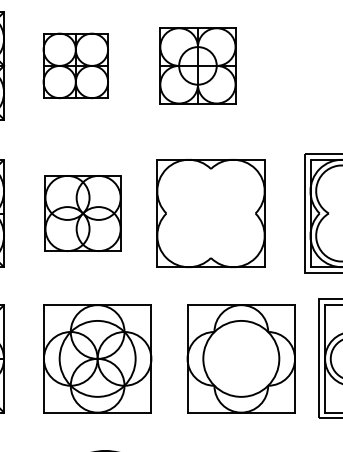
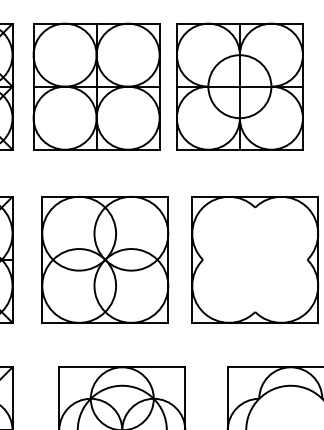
part: (75, 65) -> (96, 86), size x1.67
part: (197, 65) -> (239, 86), size x1.43
part: (82, 213) -> (104, 259), size x1.43

